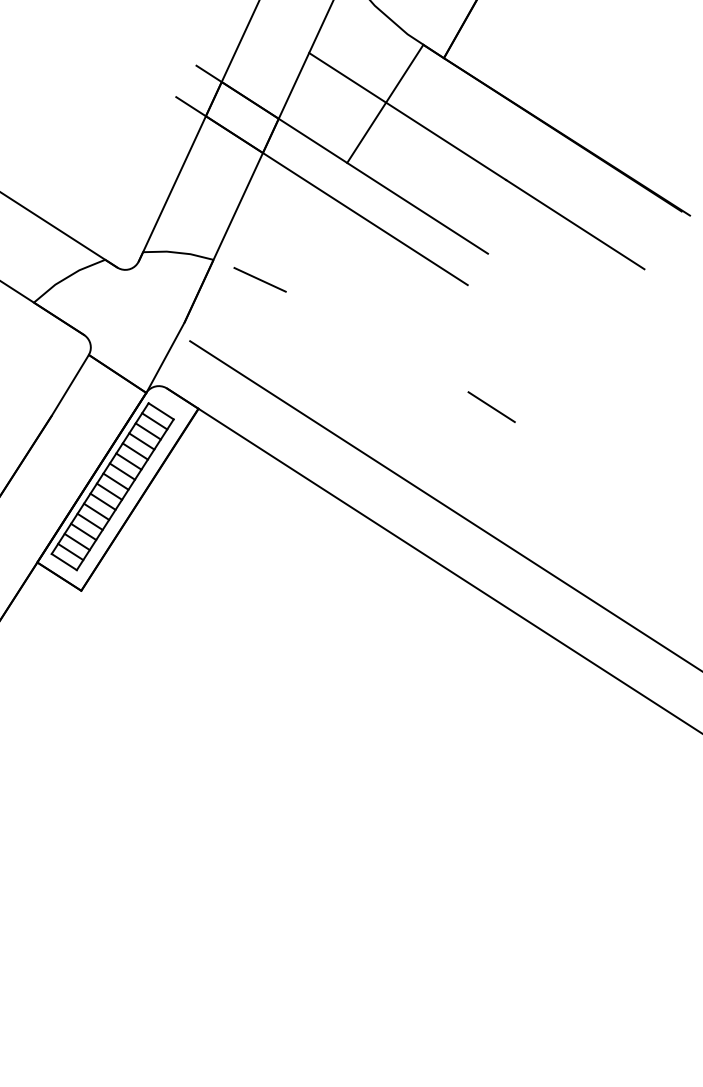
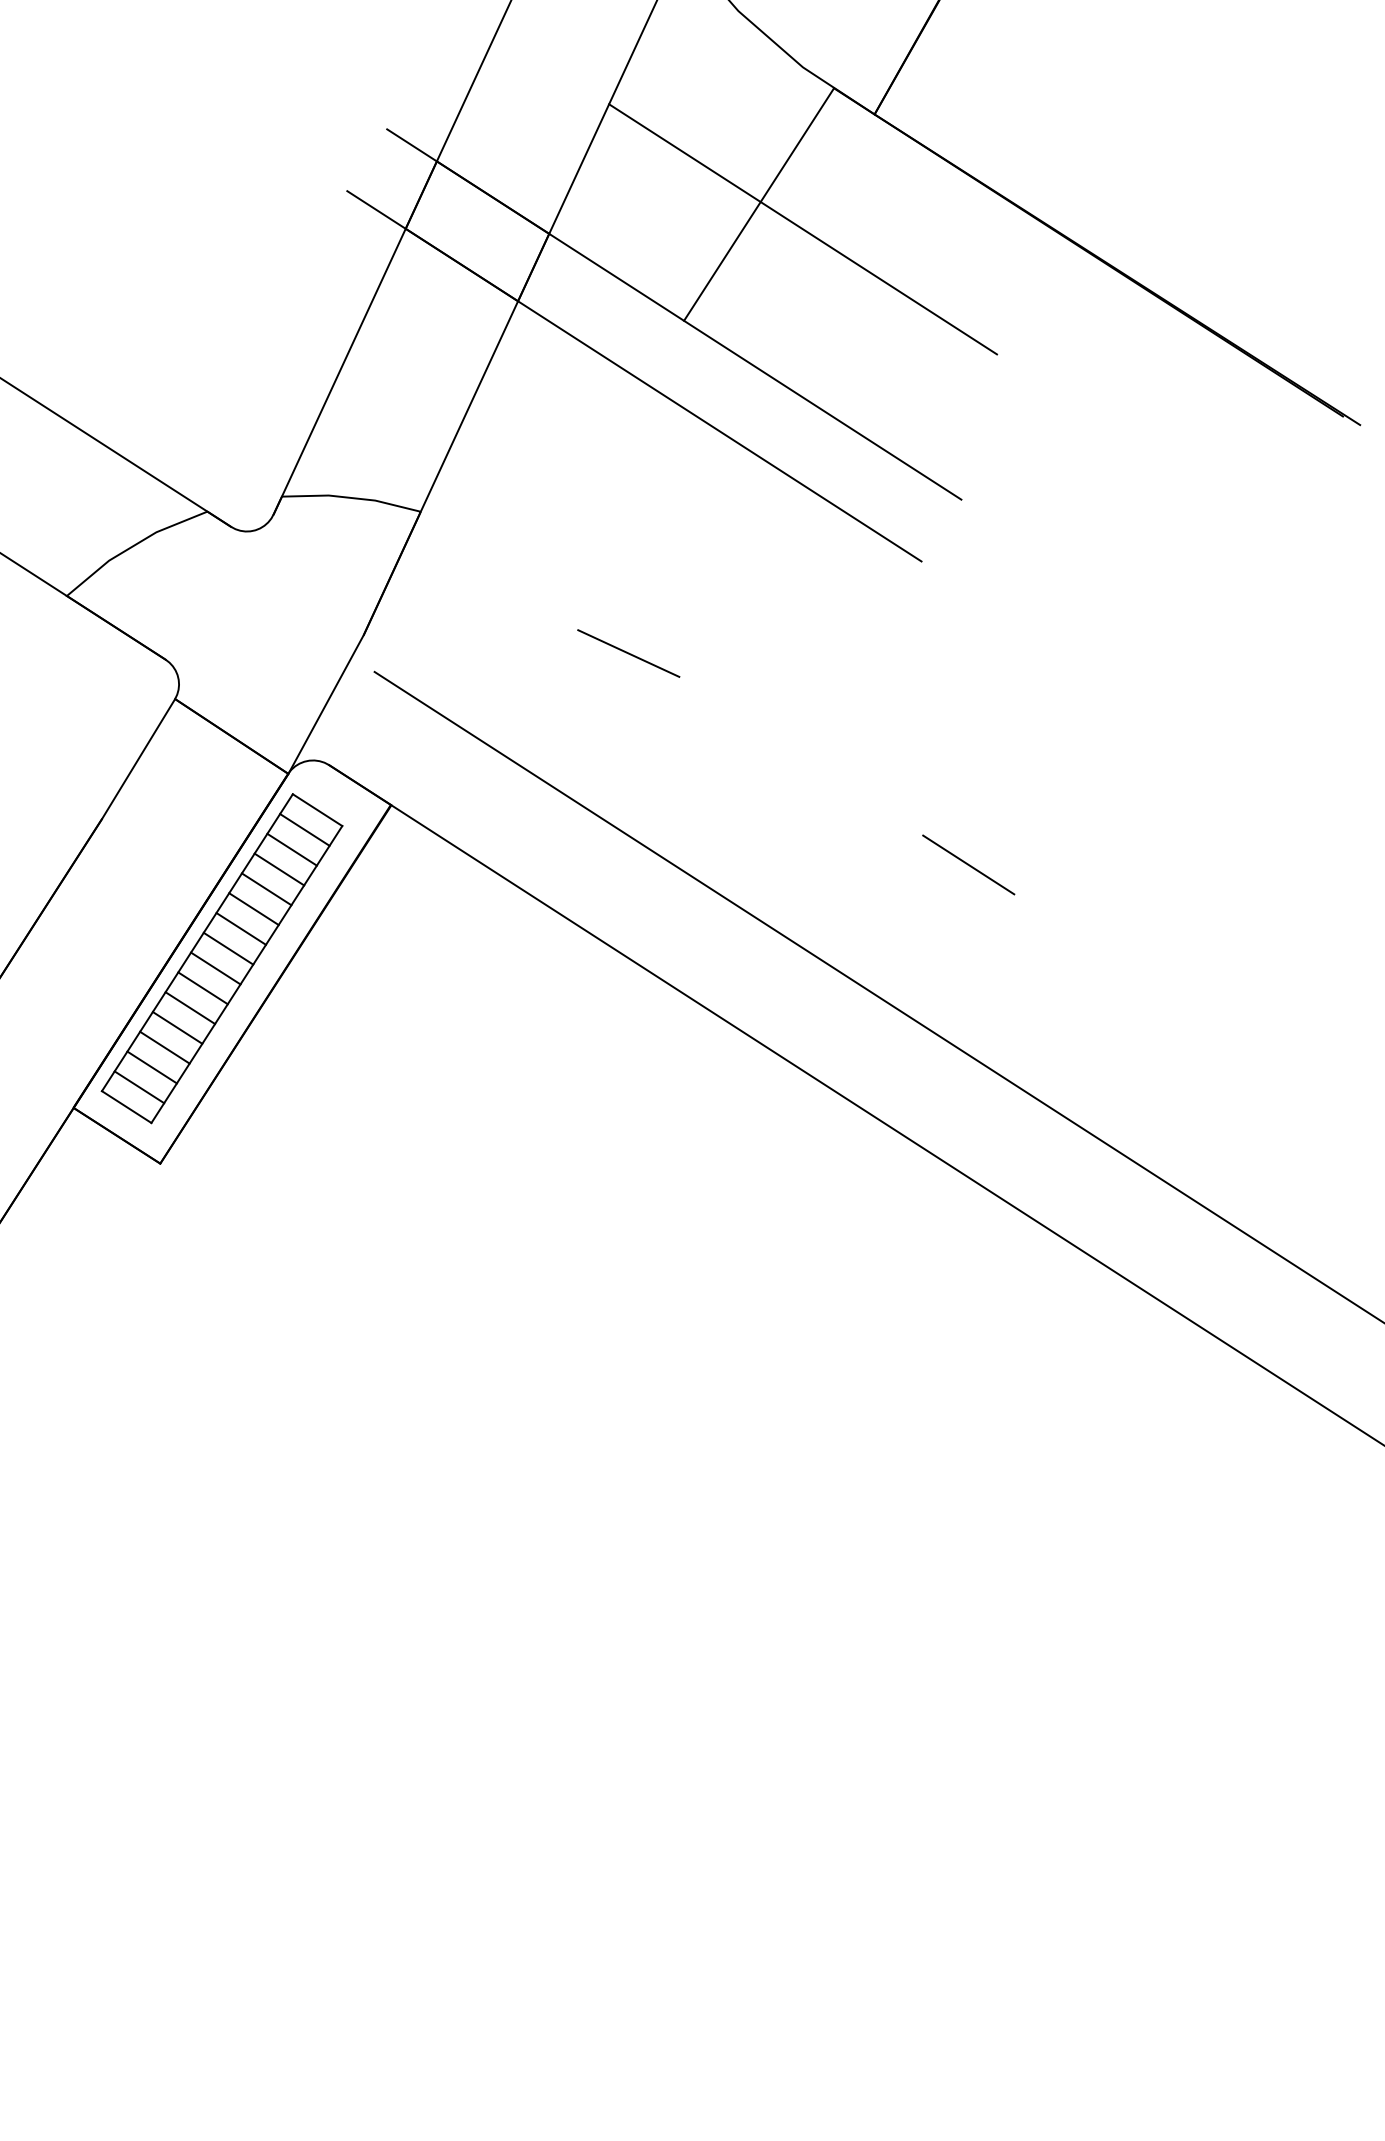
line: (575, 224) -> (1133, 442), removed
line: (259, 279) -> (627, 652), moved
line: (491, 406) -> (968, 863), moved

